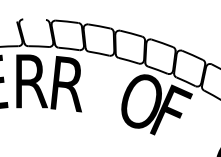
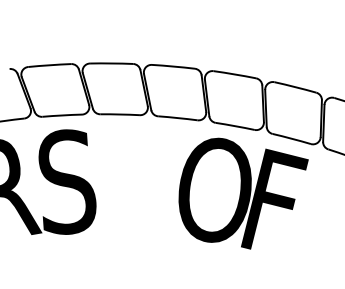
text: (65, 84) -> (67, 183), R -> S

